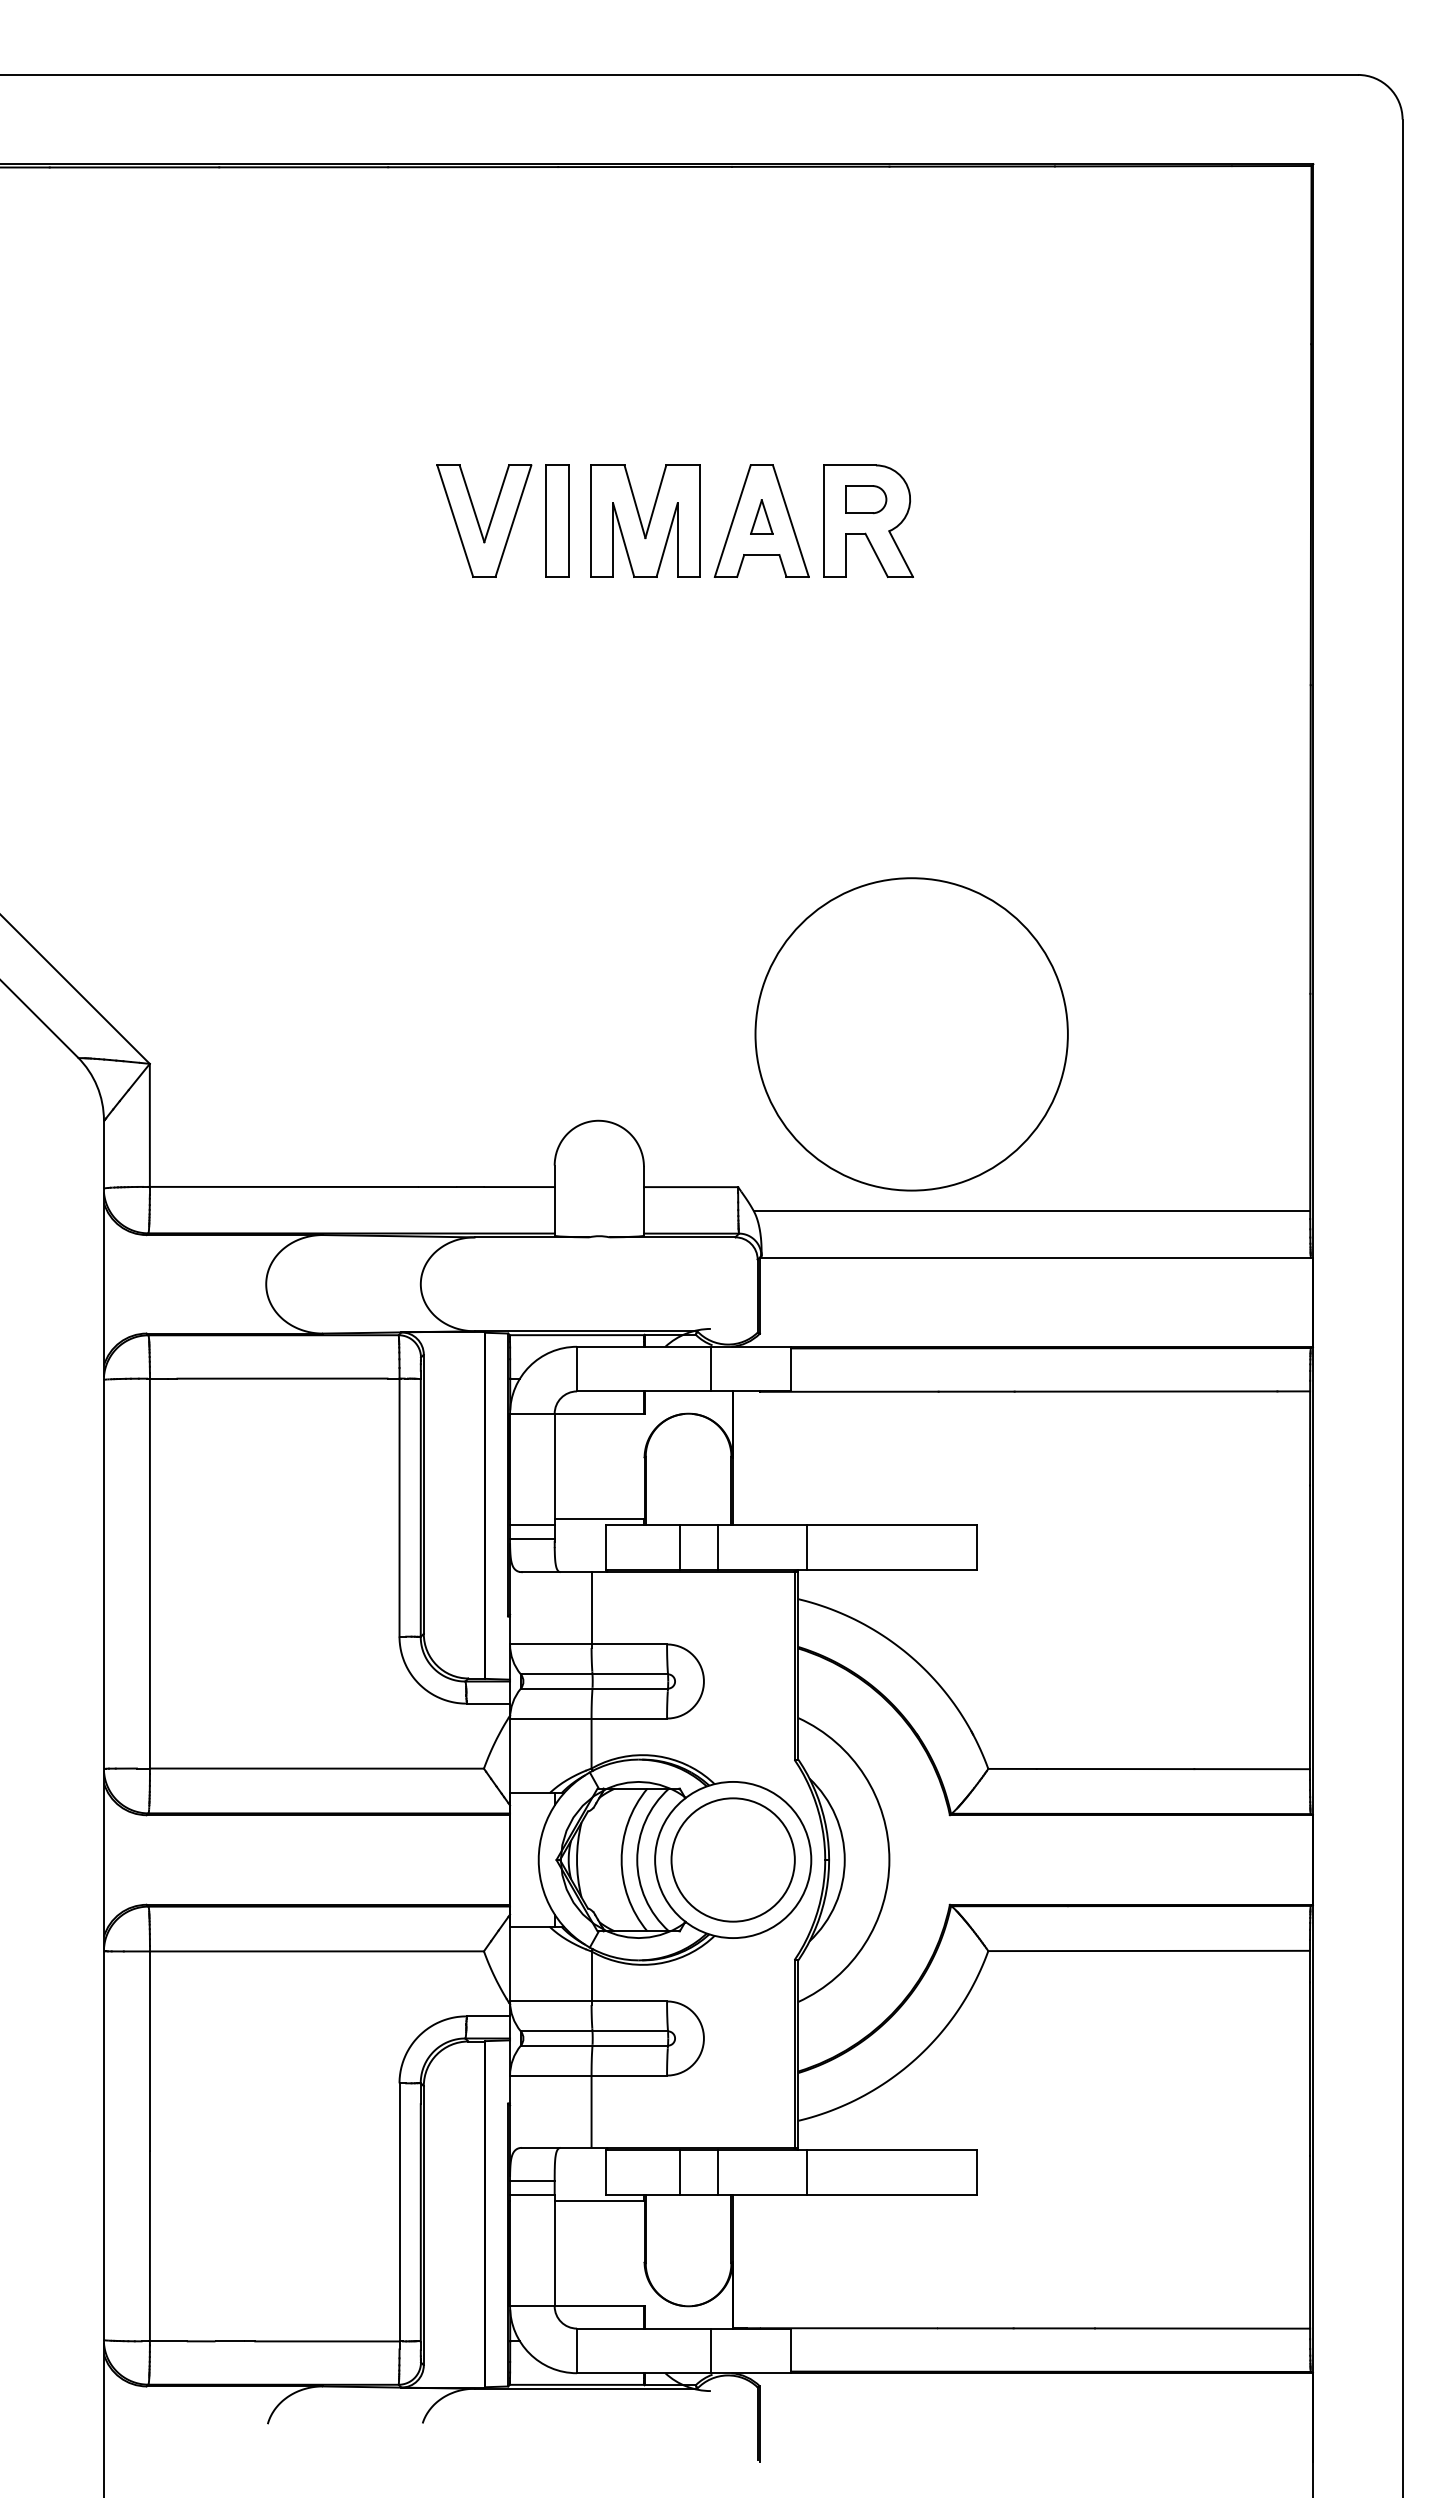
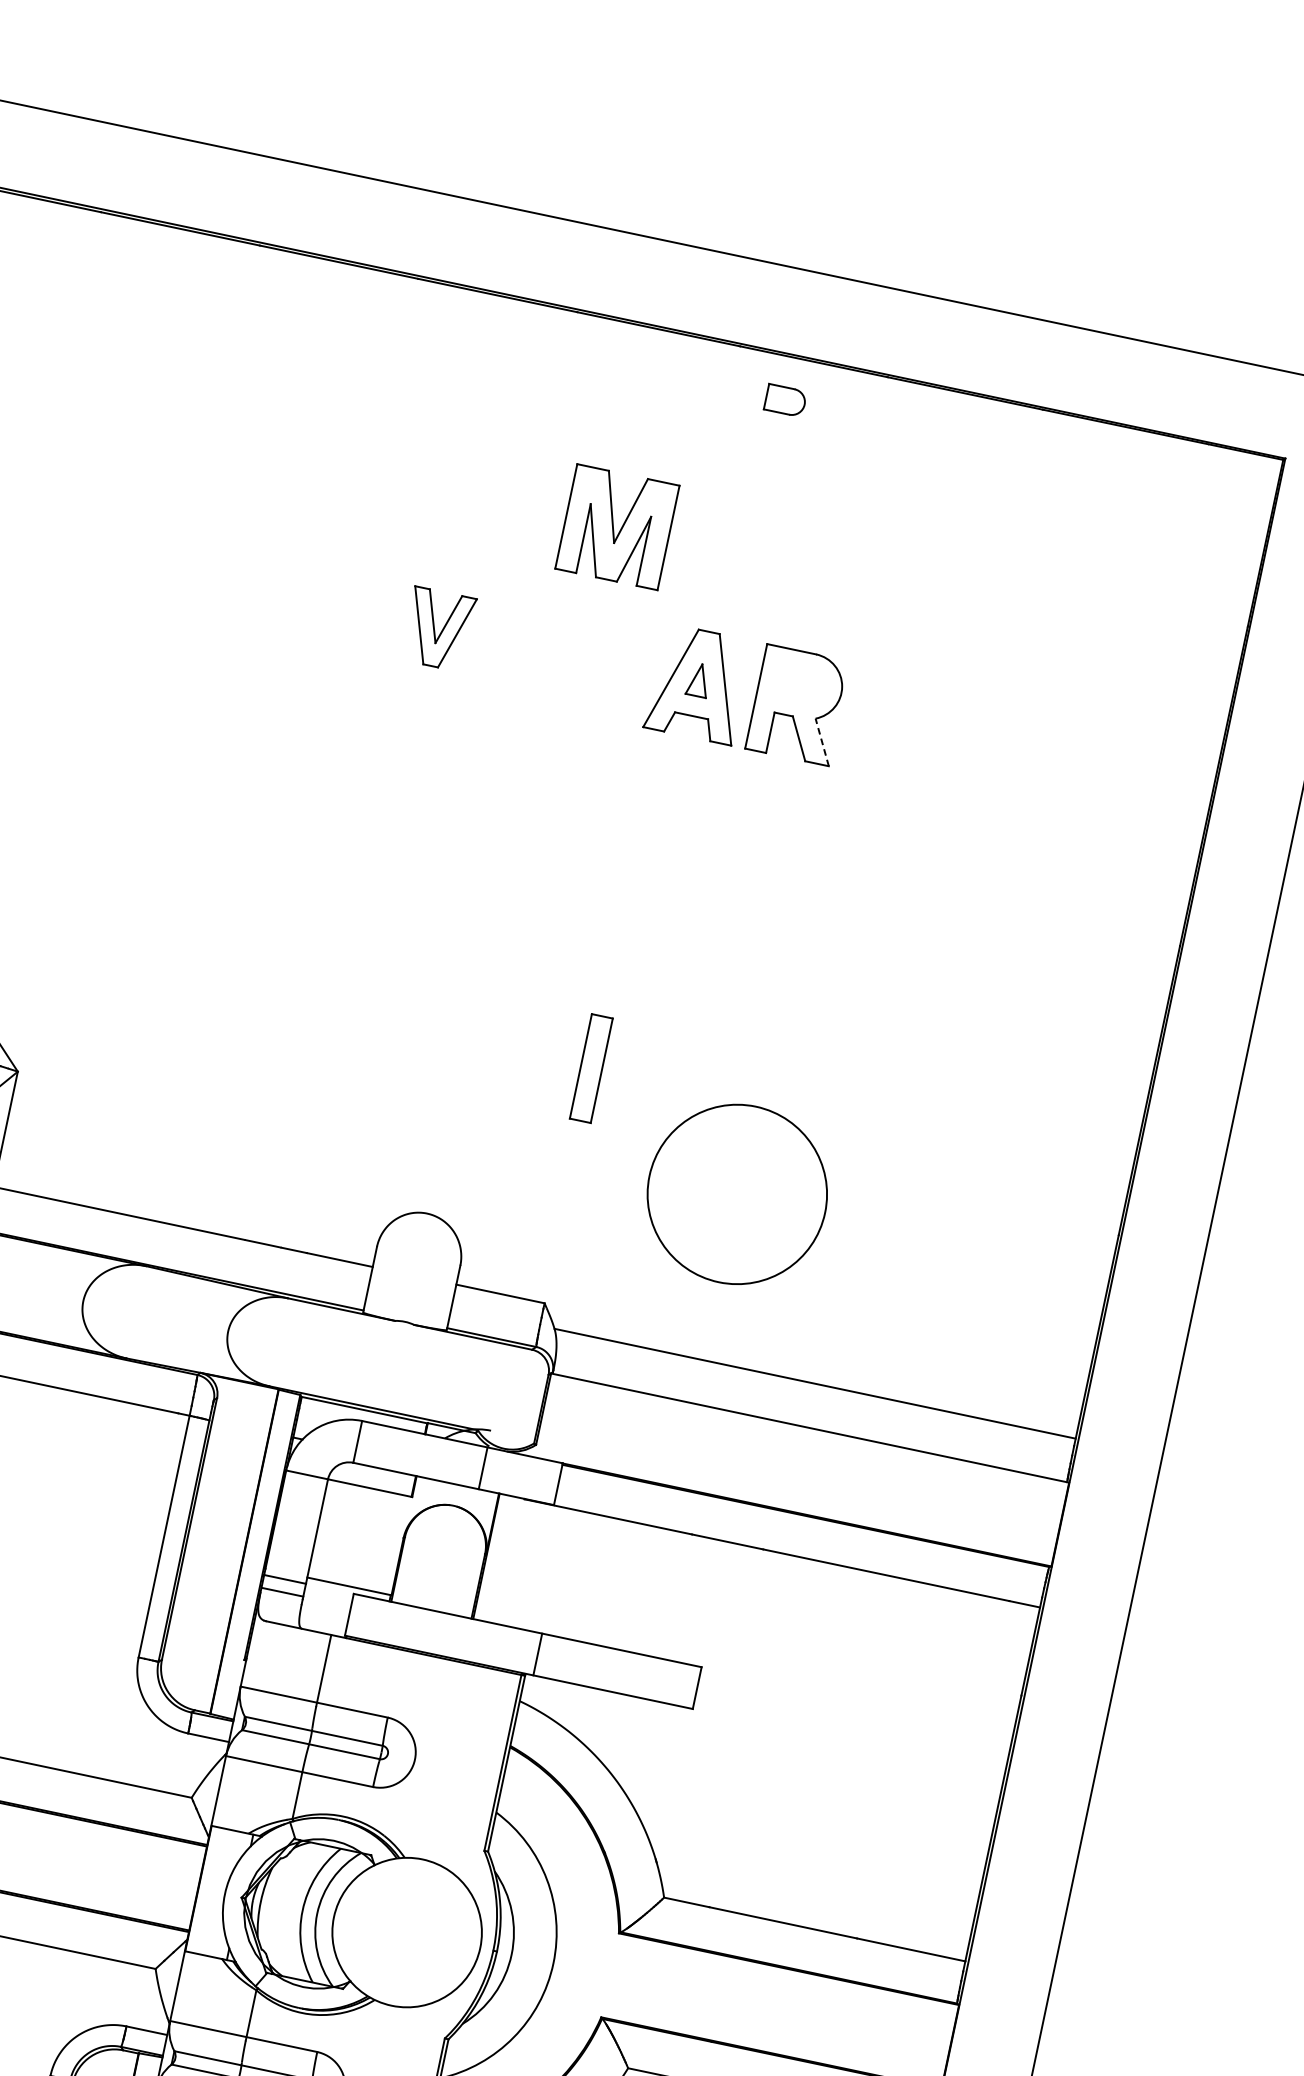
part: (866, 499) -> (786, 400), moved
part: (484, 520) -> (438, 628), size x0.7
part: (557, 520) -> (591, 1067), moved
part: (645, 520) -> (617, 526), moved
line: (901, 554) -> (822, 742), solid -> dashed
circle: (911, 1034) -> (737, 1194), size x0.6
line: (679, 1547) -> (418, 1629), removed
line: (717, 1547) -> (454, 1636), removed
circle: (732, 1859) -> (406, 1931), removed

